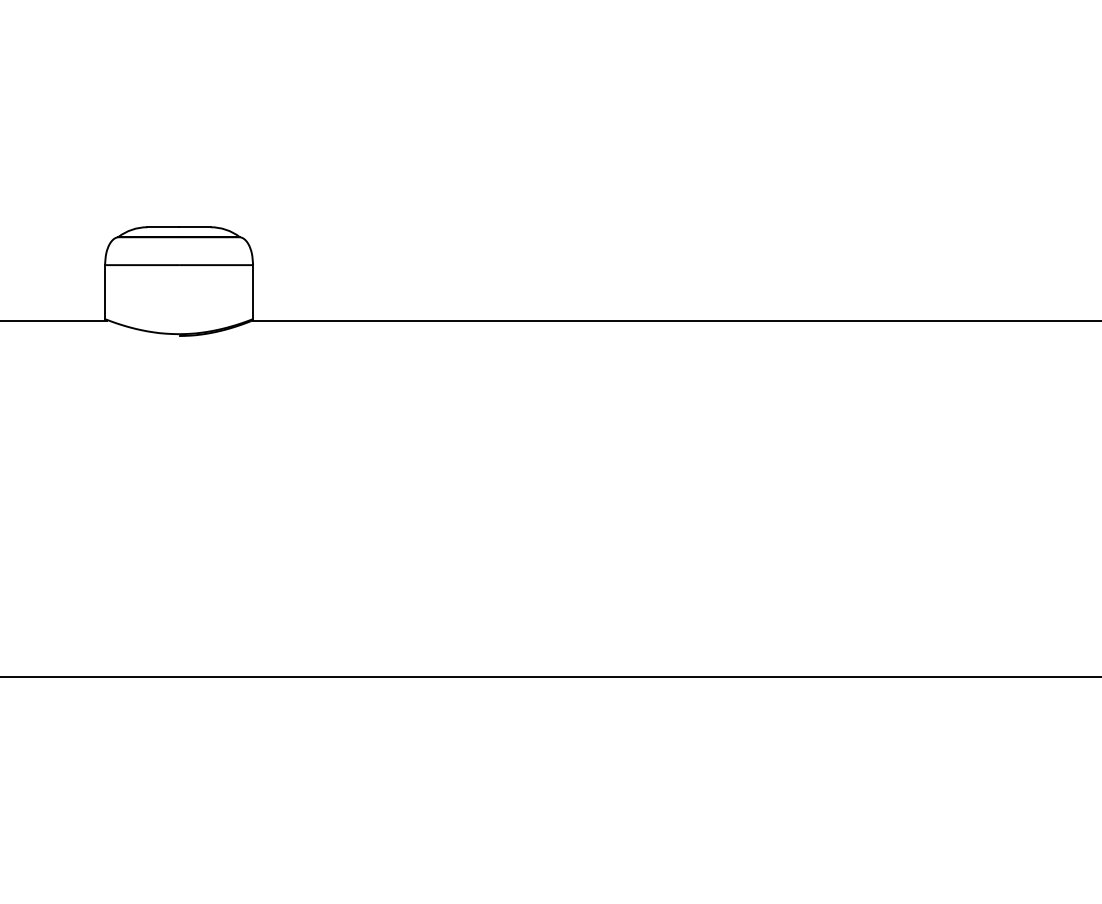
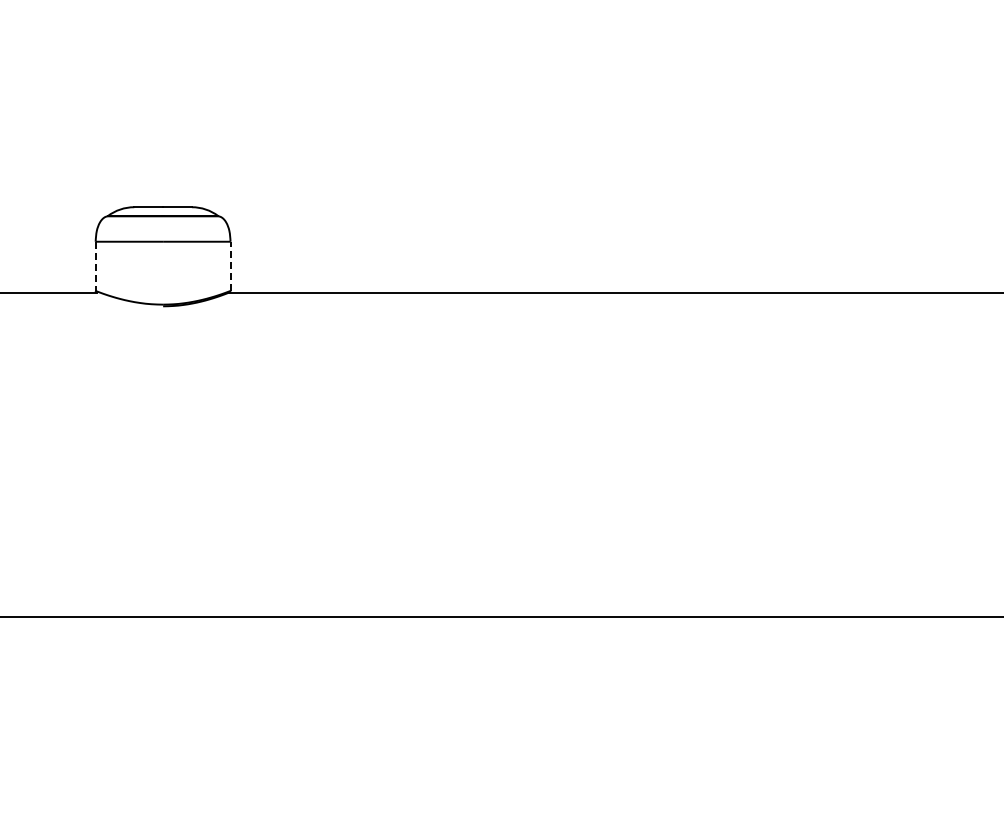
line: (104, 292) -> (95, 266), solid -> dashed
line: (253, 292) -> (230, 266), solid -> dashed

